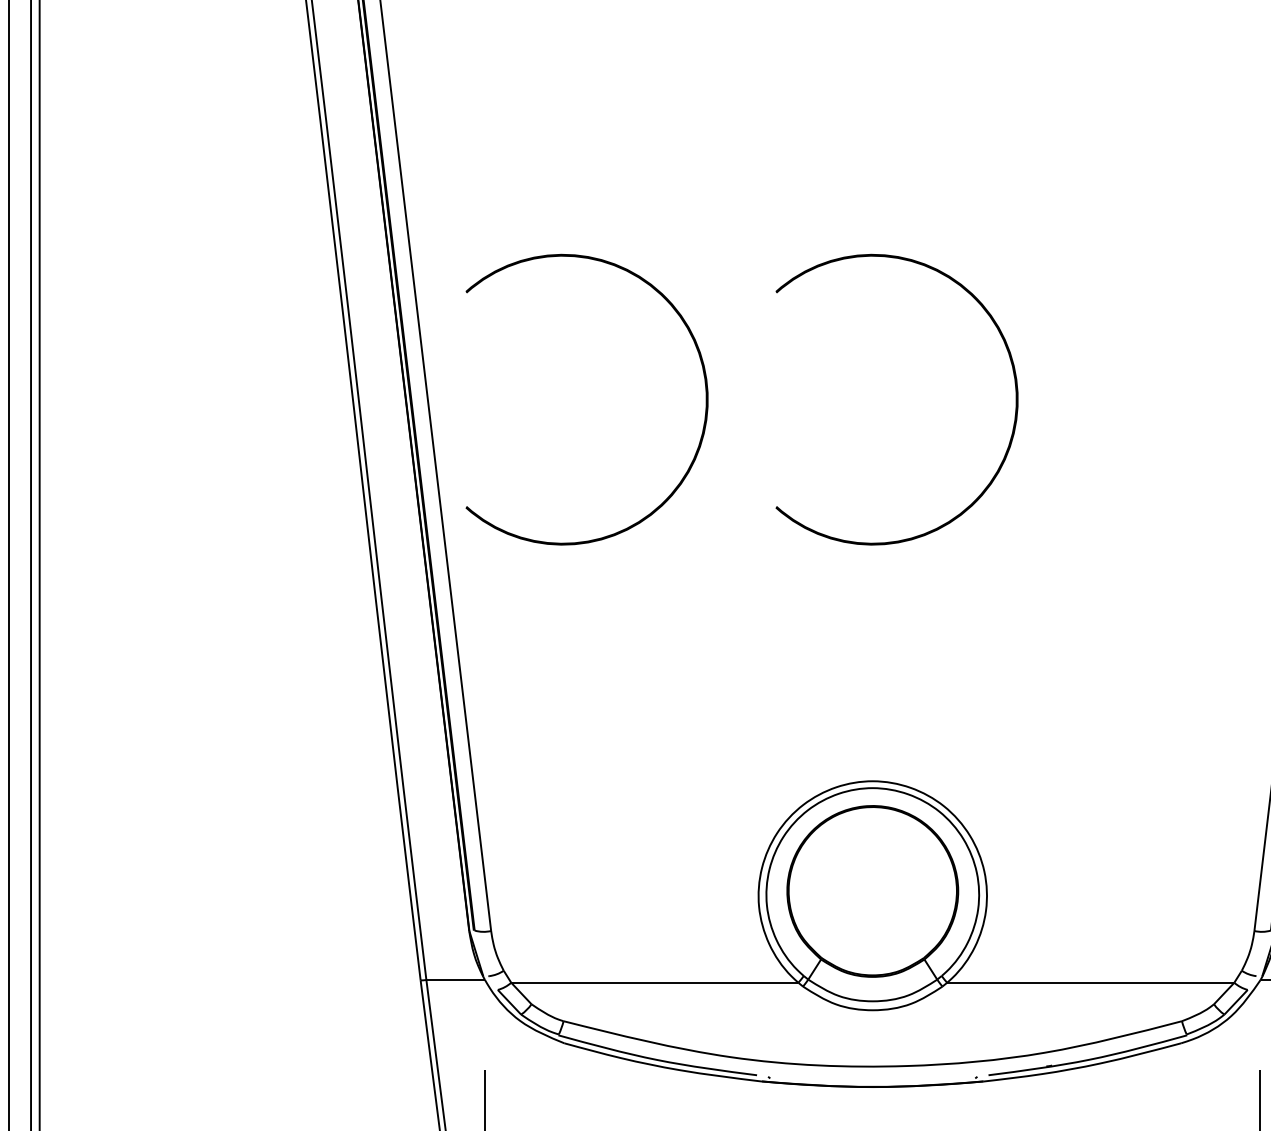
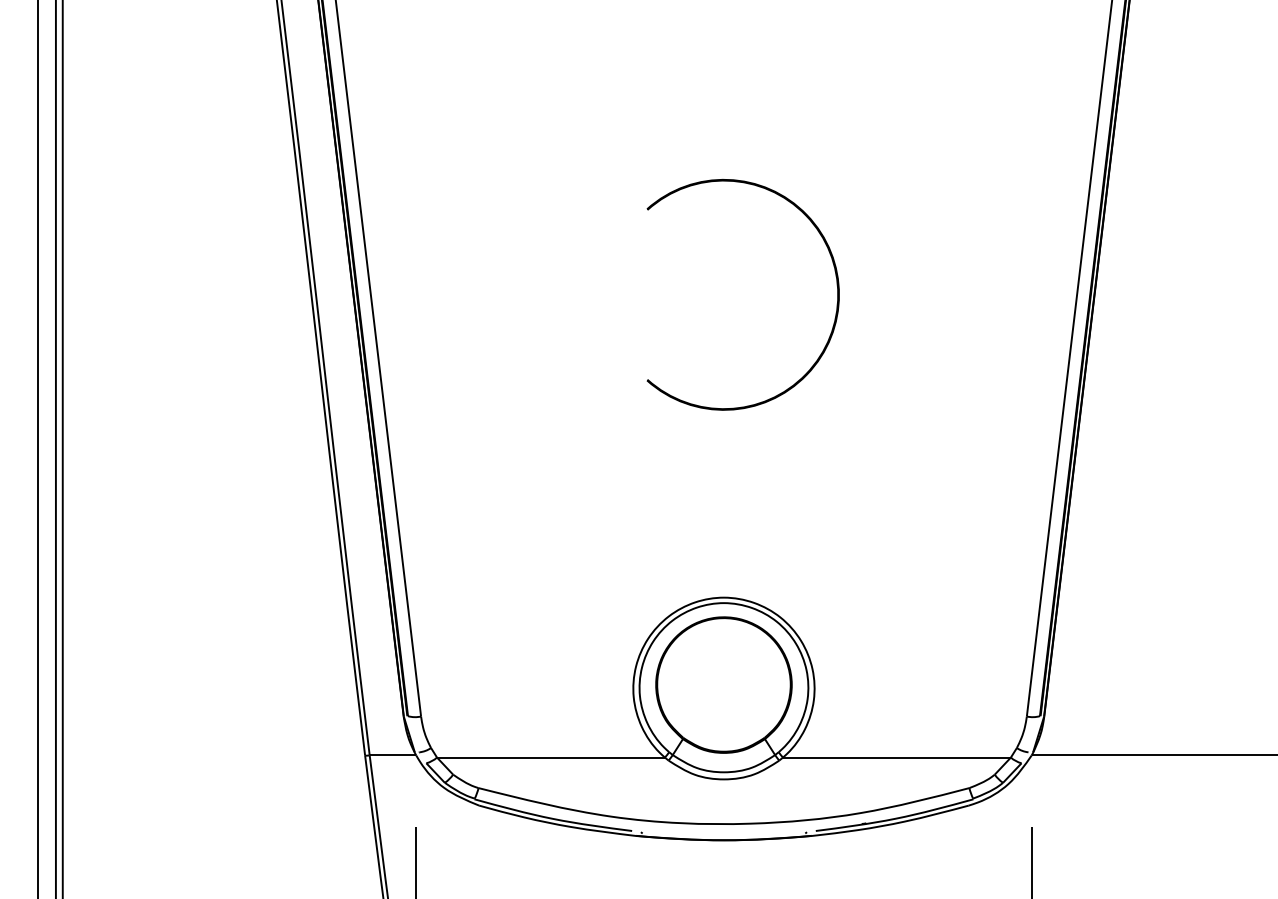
part: (704, 387) -> (590, 285), removed

